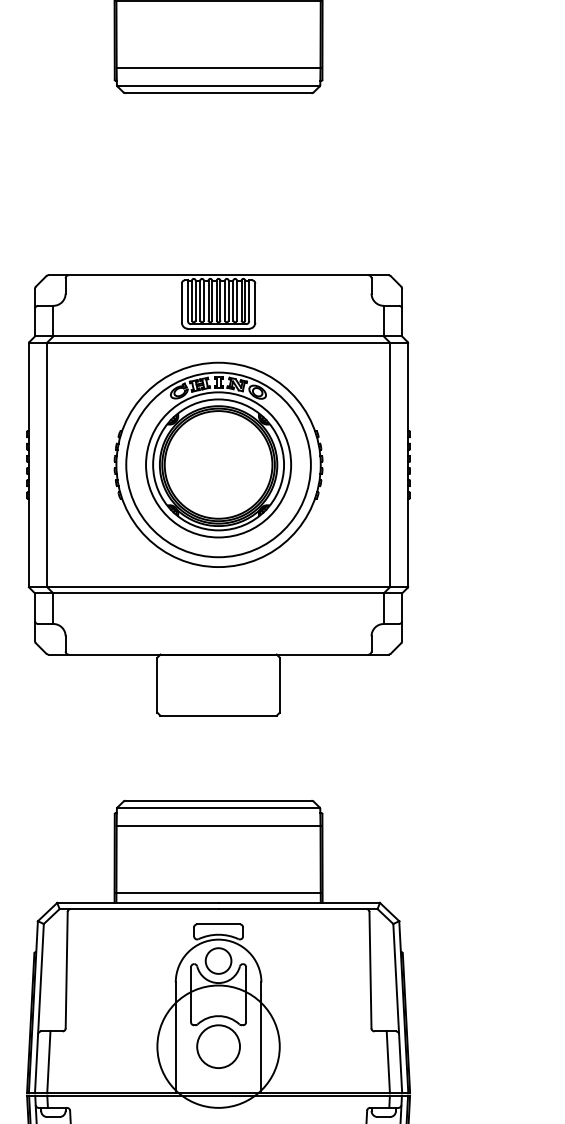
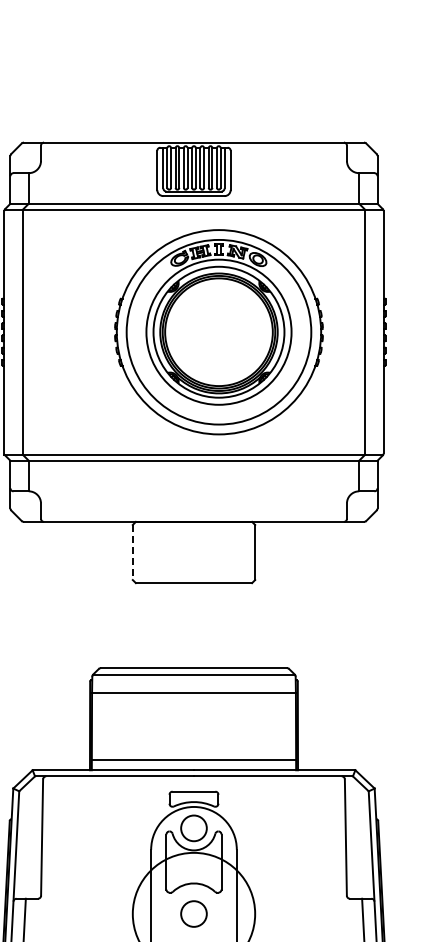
part: (218, 464) -> (218, 331), moved
line: (157, 685) -> (132, 552), solid -> dashed
circle: (218, 1046) -> (193, 913), size x0.6

